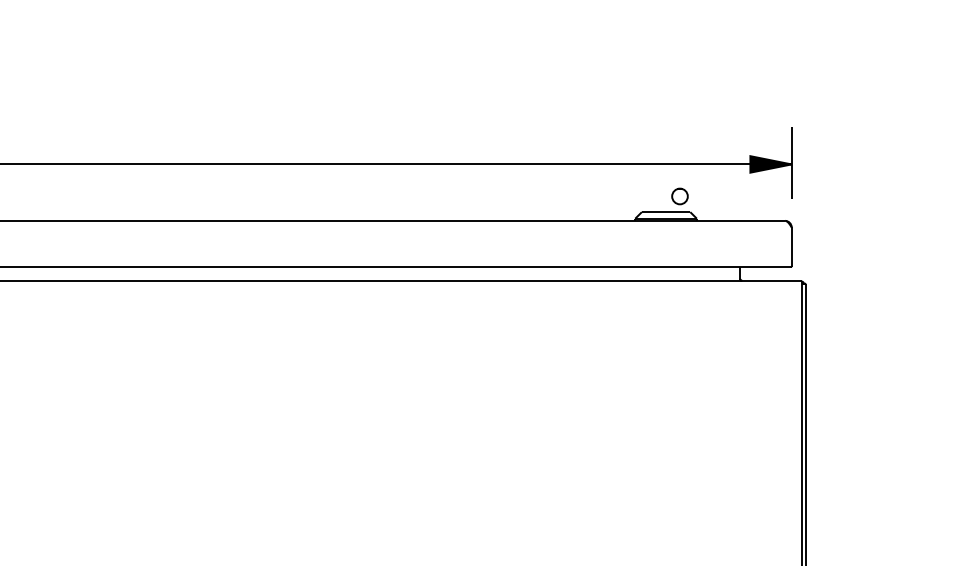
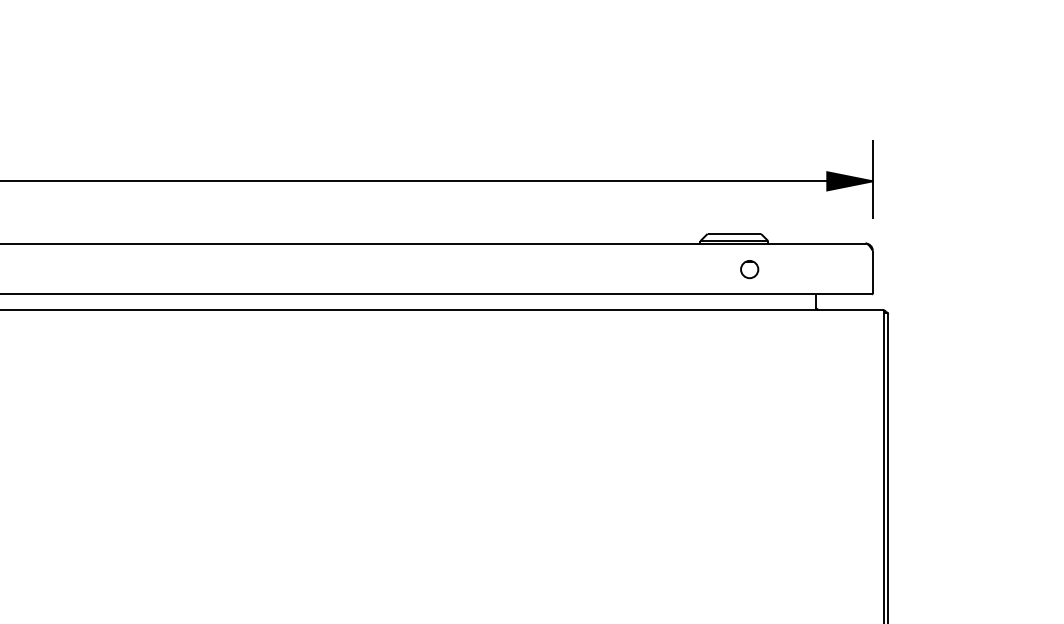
part: (679, 196) -> (749, 269), moved

